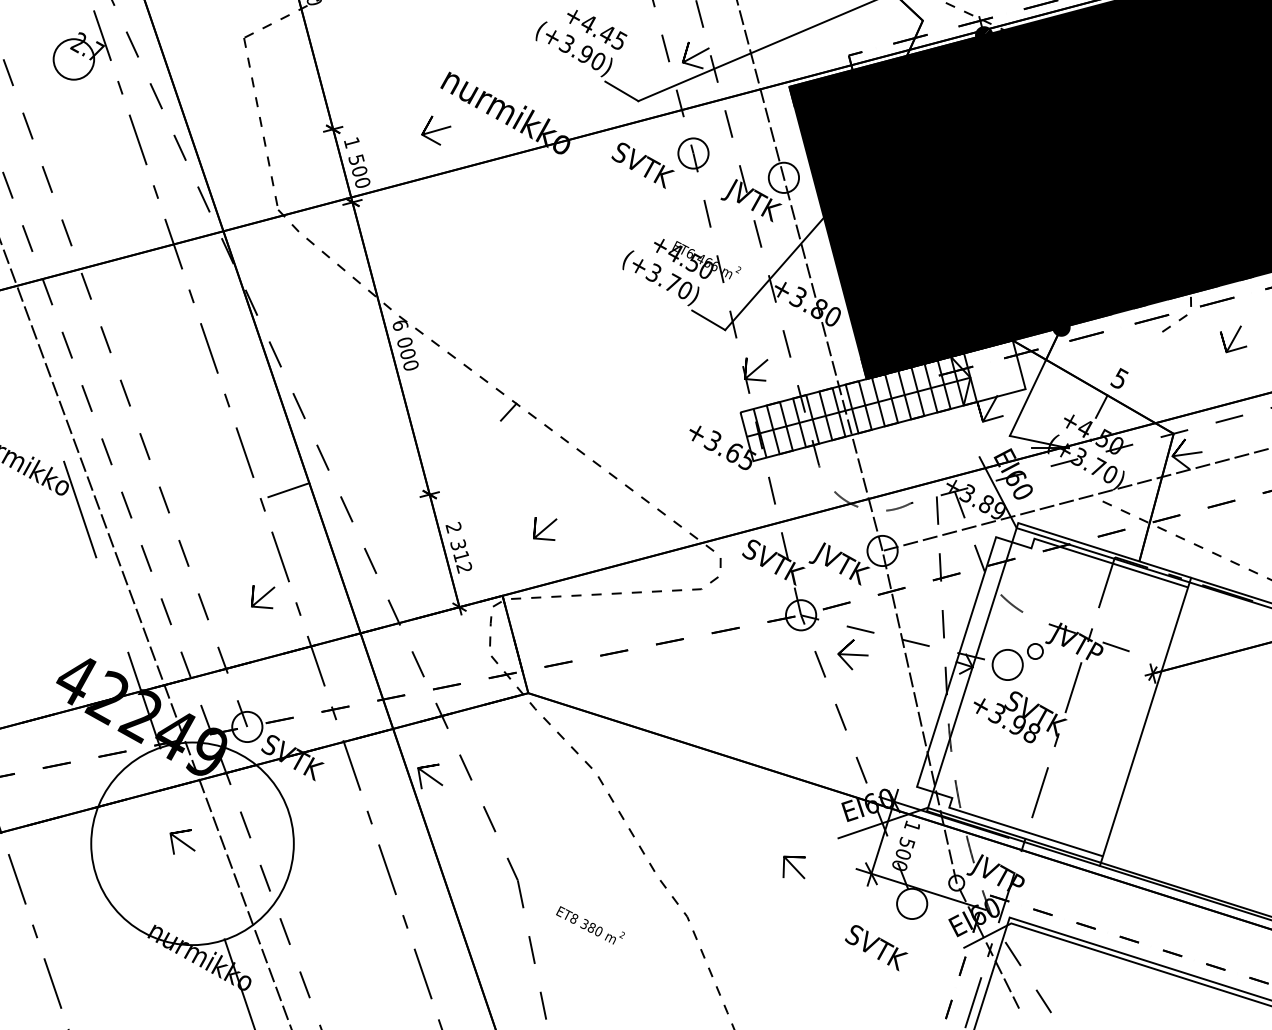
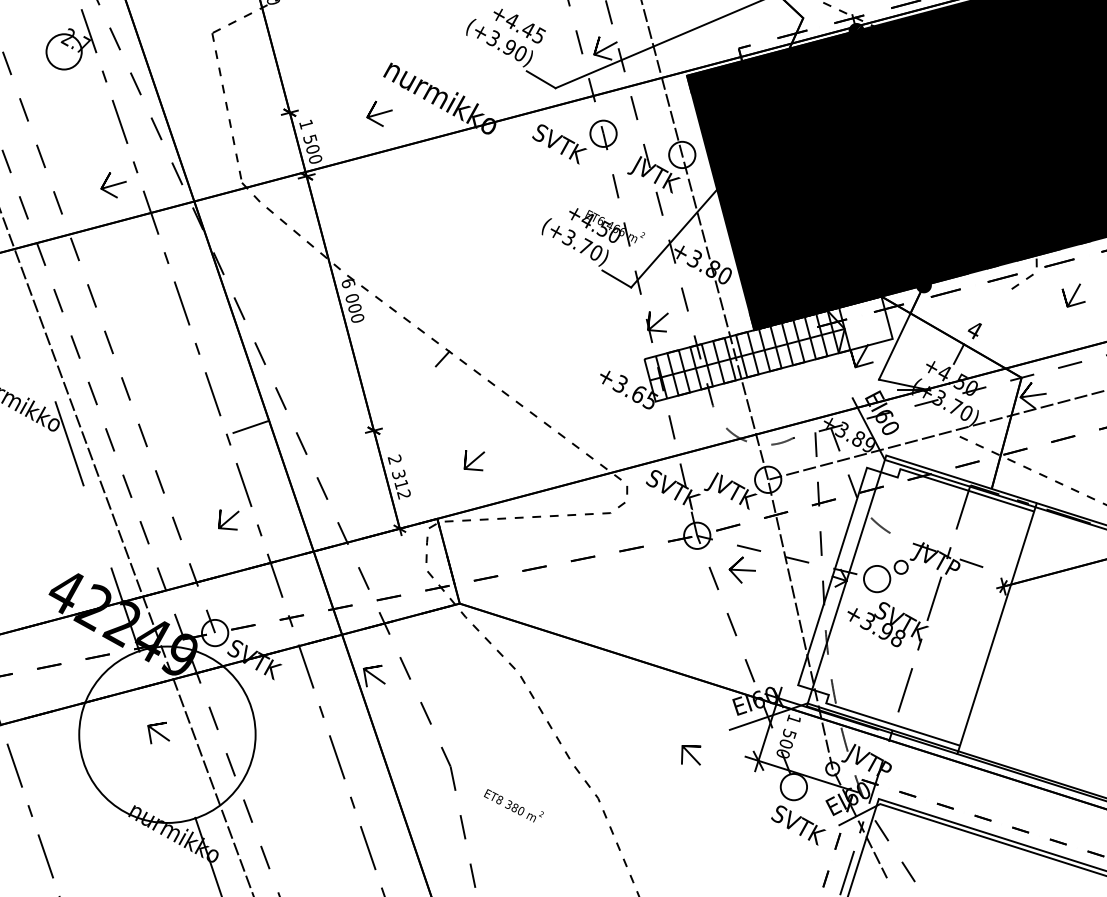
line: (130, 212) -> (113, 185), added
text: (1119, 378) -> (974, 329), 5 -> 4
text: (876, 948) -> (798, 825), moved

